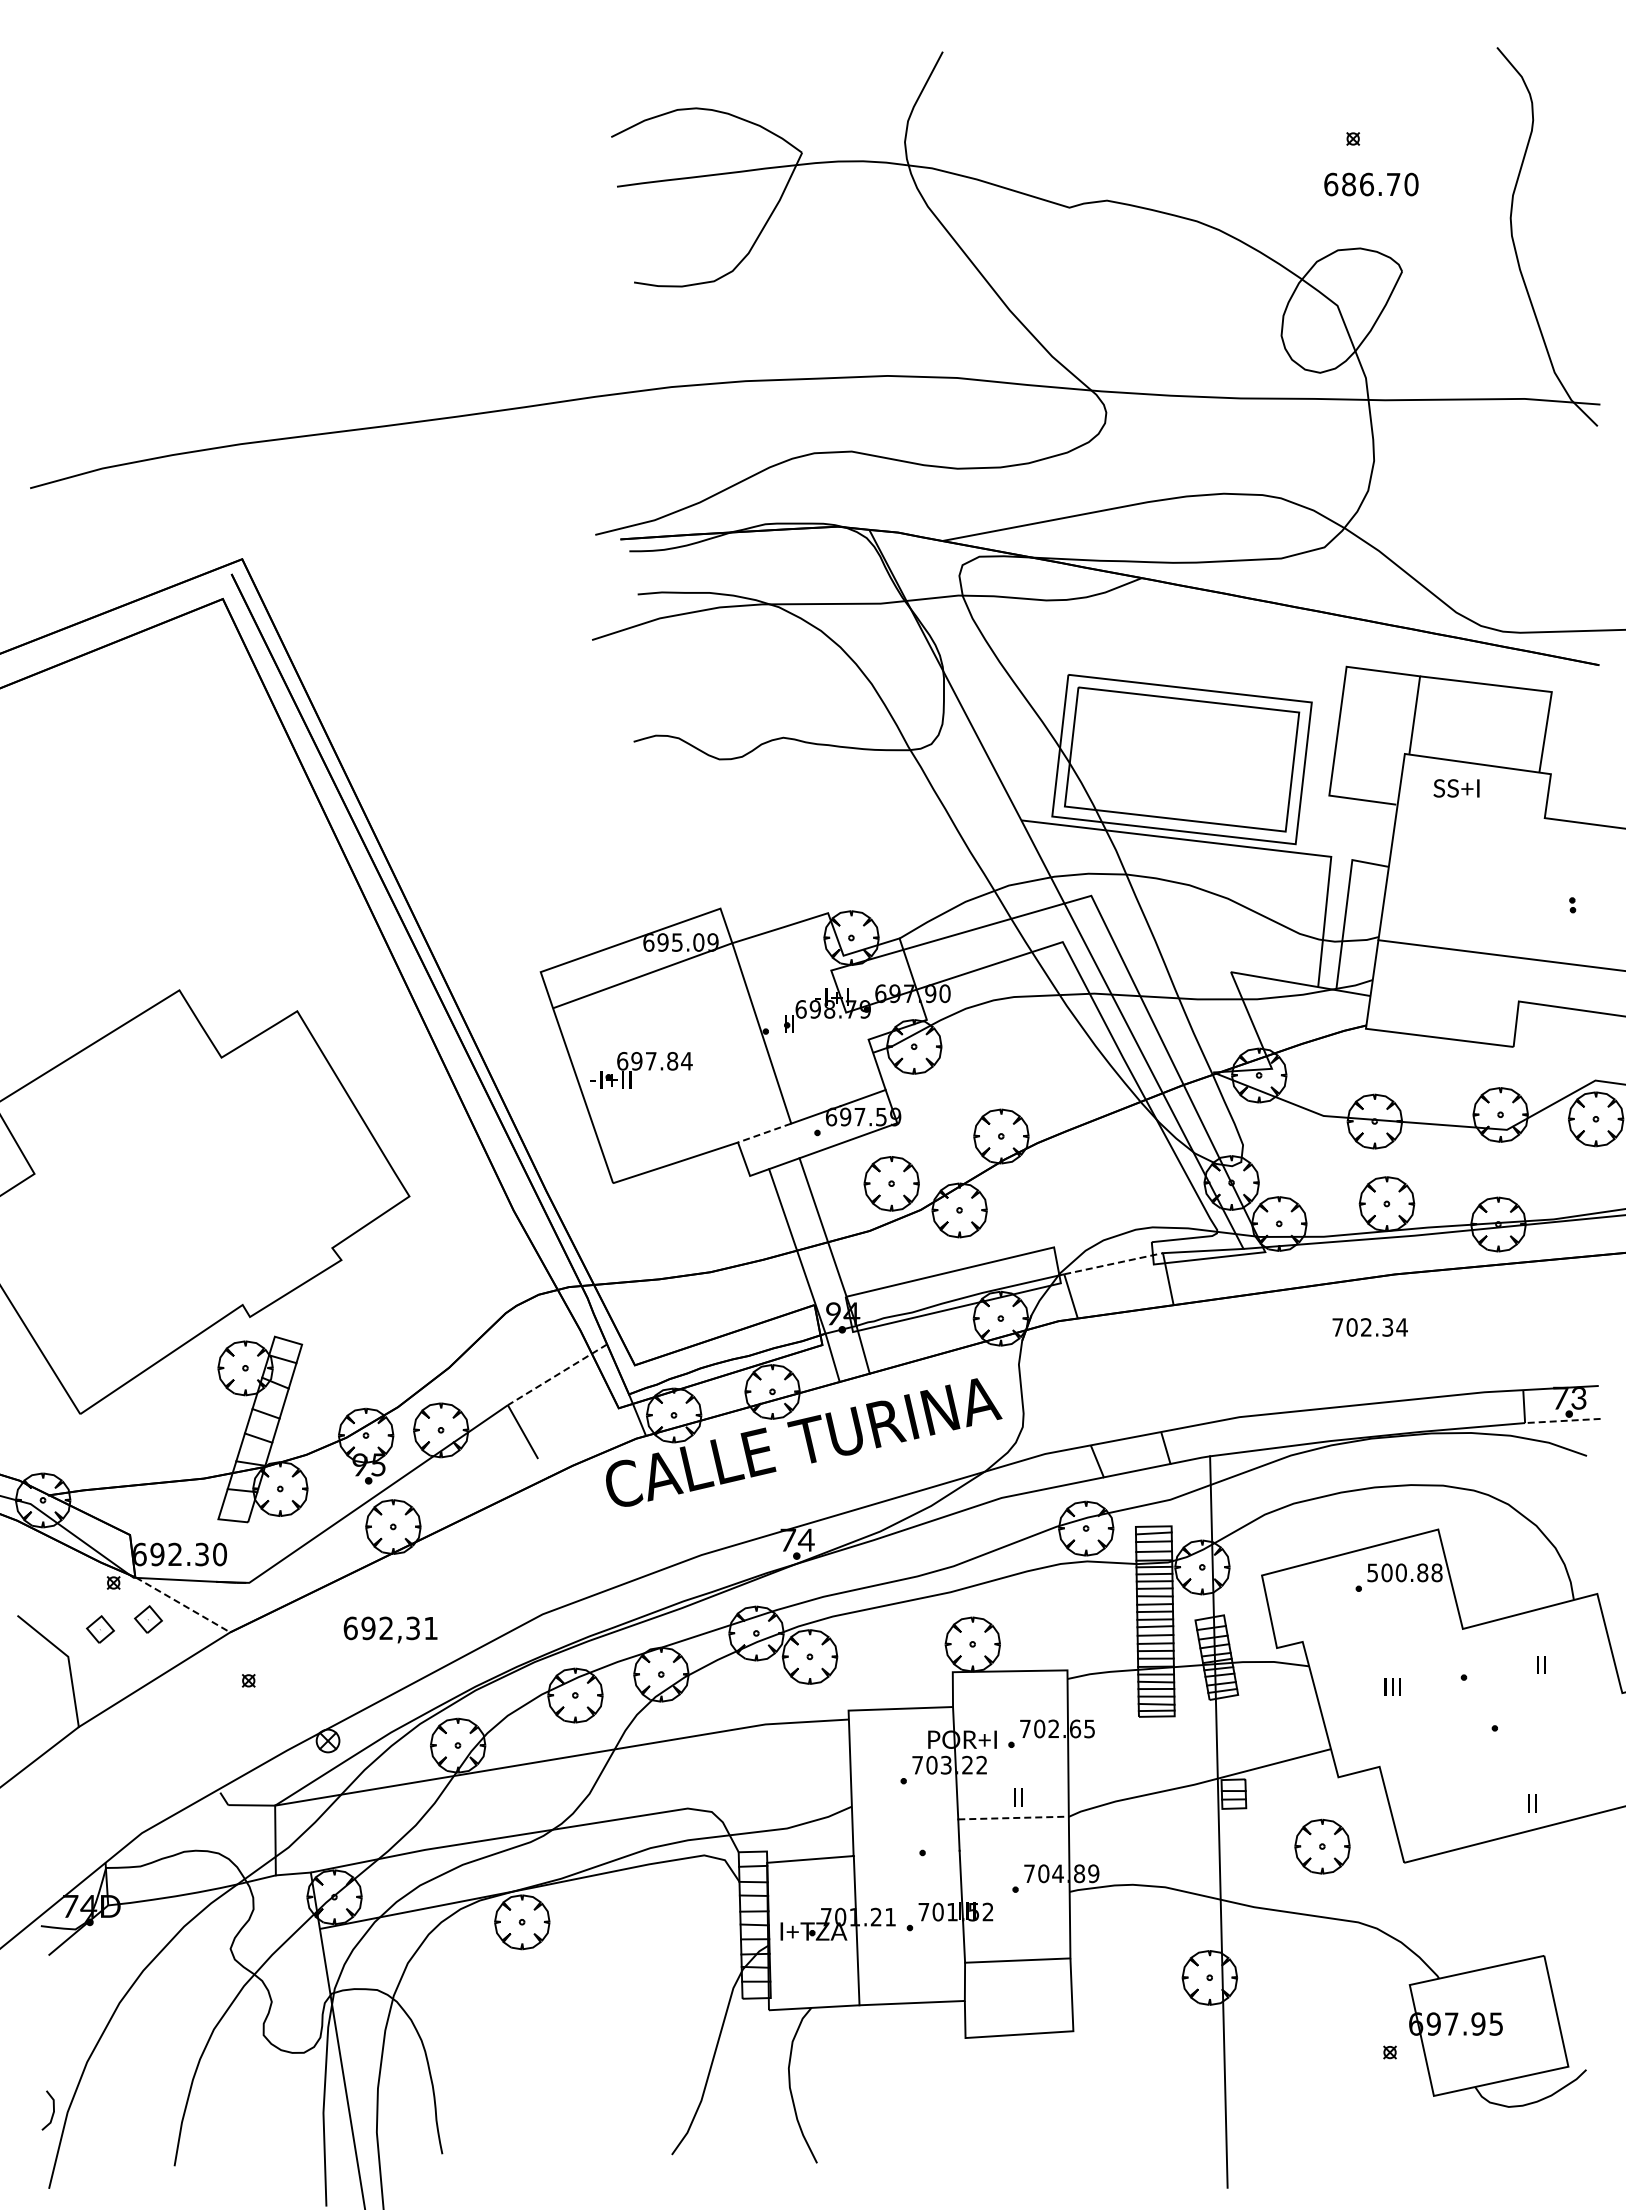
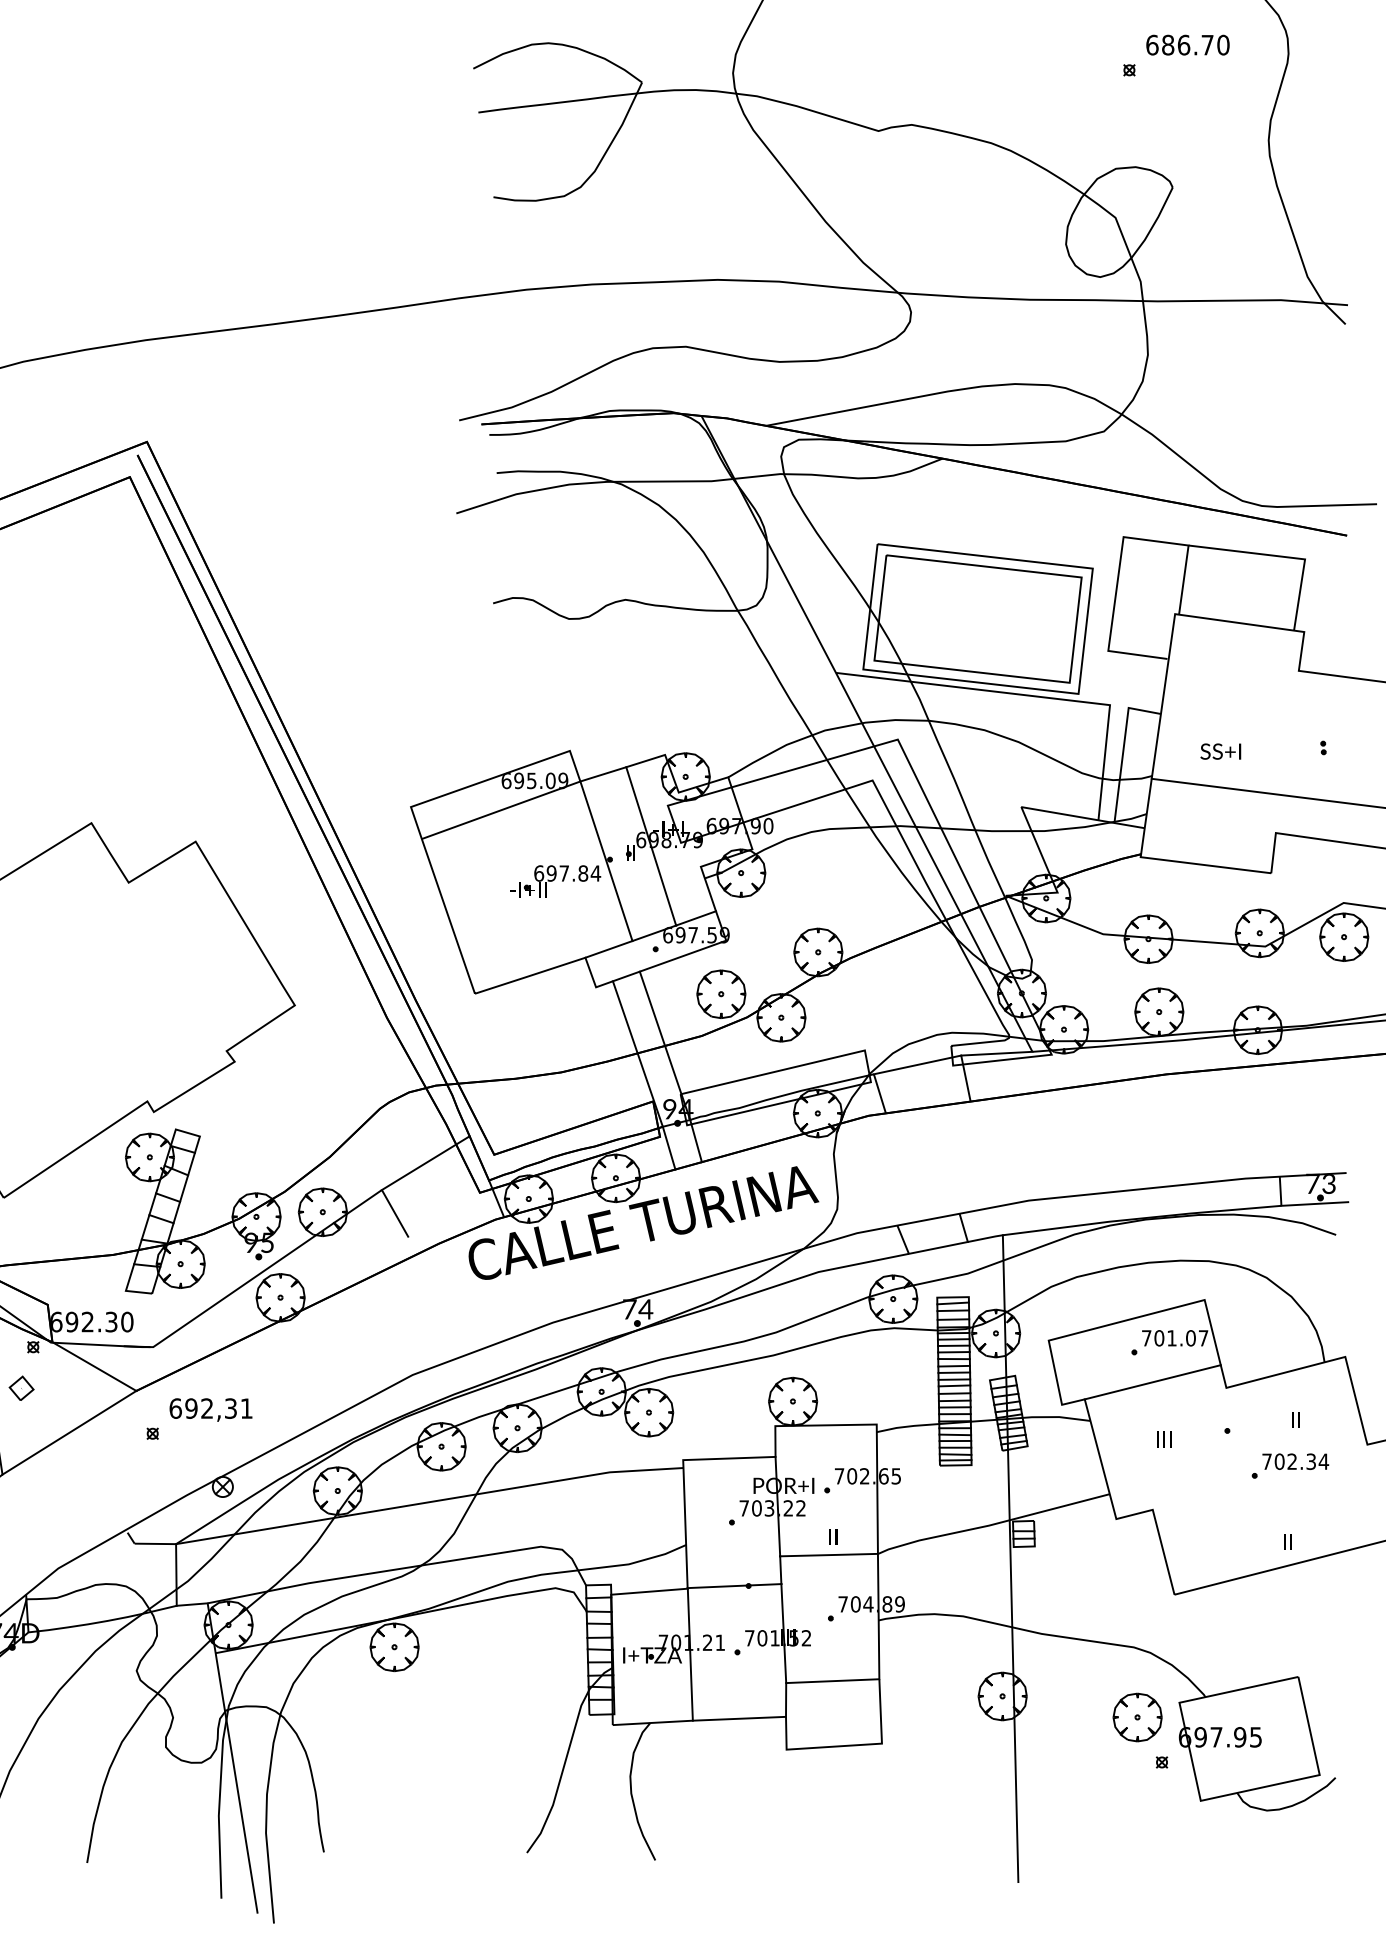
text: (1371, 184) -> (1188, 45), moved
text: (1456, 788) -> (1220, 751), moved
line: (812, 1016) -> (651, 846), added
part: (641, 1070) -> (555, 881), moved
line: (764, 1133) -> (608, 949), dashed -> solid
line: (1114, 1263) -> (918, 1064), dashed -> solid
text: (1369, 1327) -> (1295, 1461), moved
line: (557, 1375) -> (425, 1163), dashed -> solid
line: (1562, 1420) -> (1314, 1203), dashed -> solid
text: (1404, 1572) -> (1174, 1337), 500.88 -> 701.07
line: (183, 1604) -> (95, 1366), dashed -> solid
part: (148, 1619) -> (64, 1379), removed
line: (1379, 1622) -> (1152, 1382), added
text: (390, 1629) -> (210, 1409), moved
line: (1014, 1818) -> (829, 1555), dashed -> solid
part: (1322, 1846) -> (1137, 1717), moved
line: (906, 1852) -> (734, 1585), added

